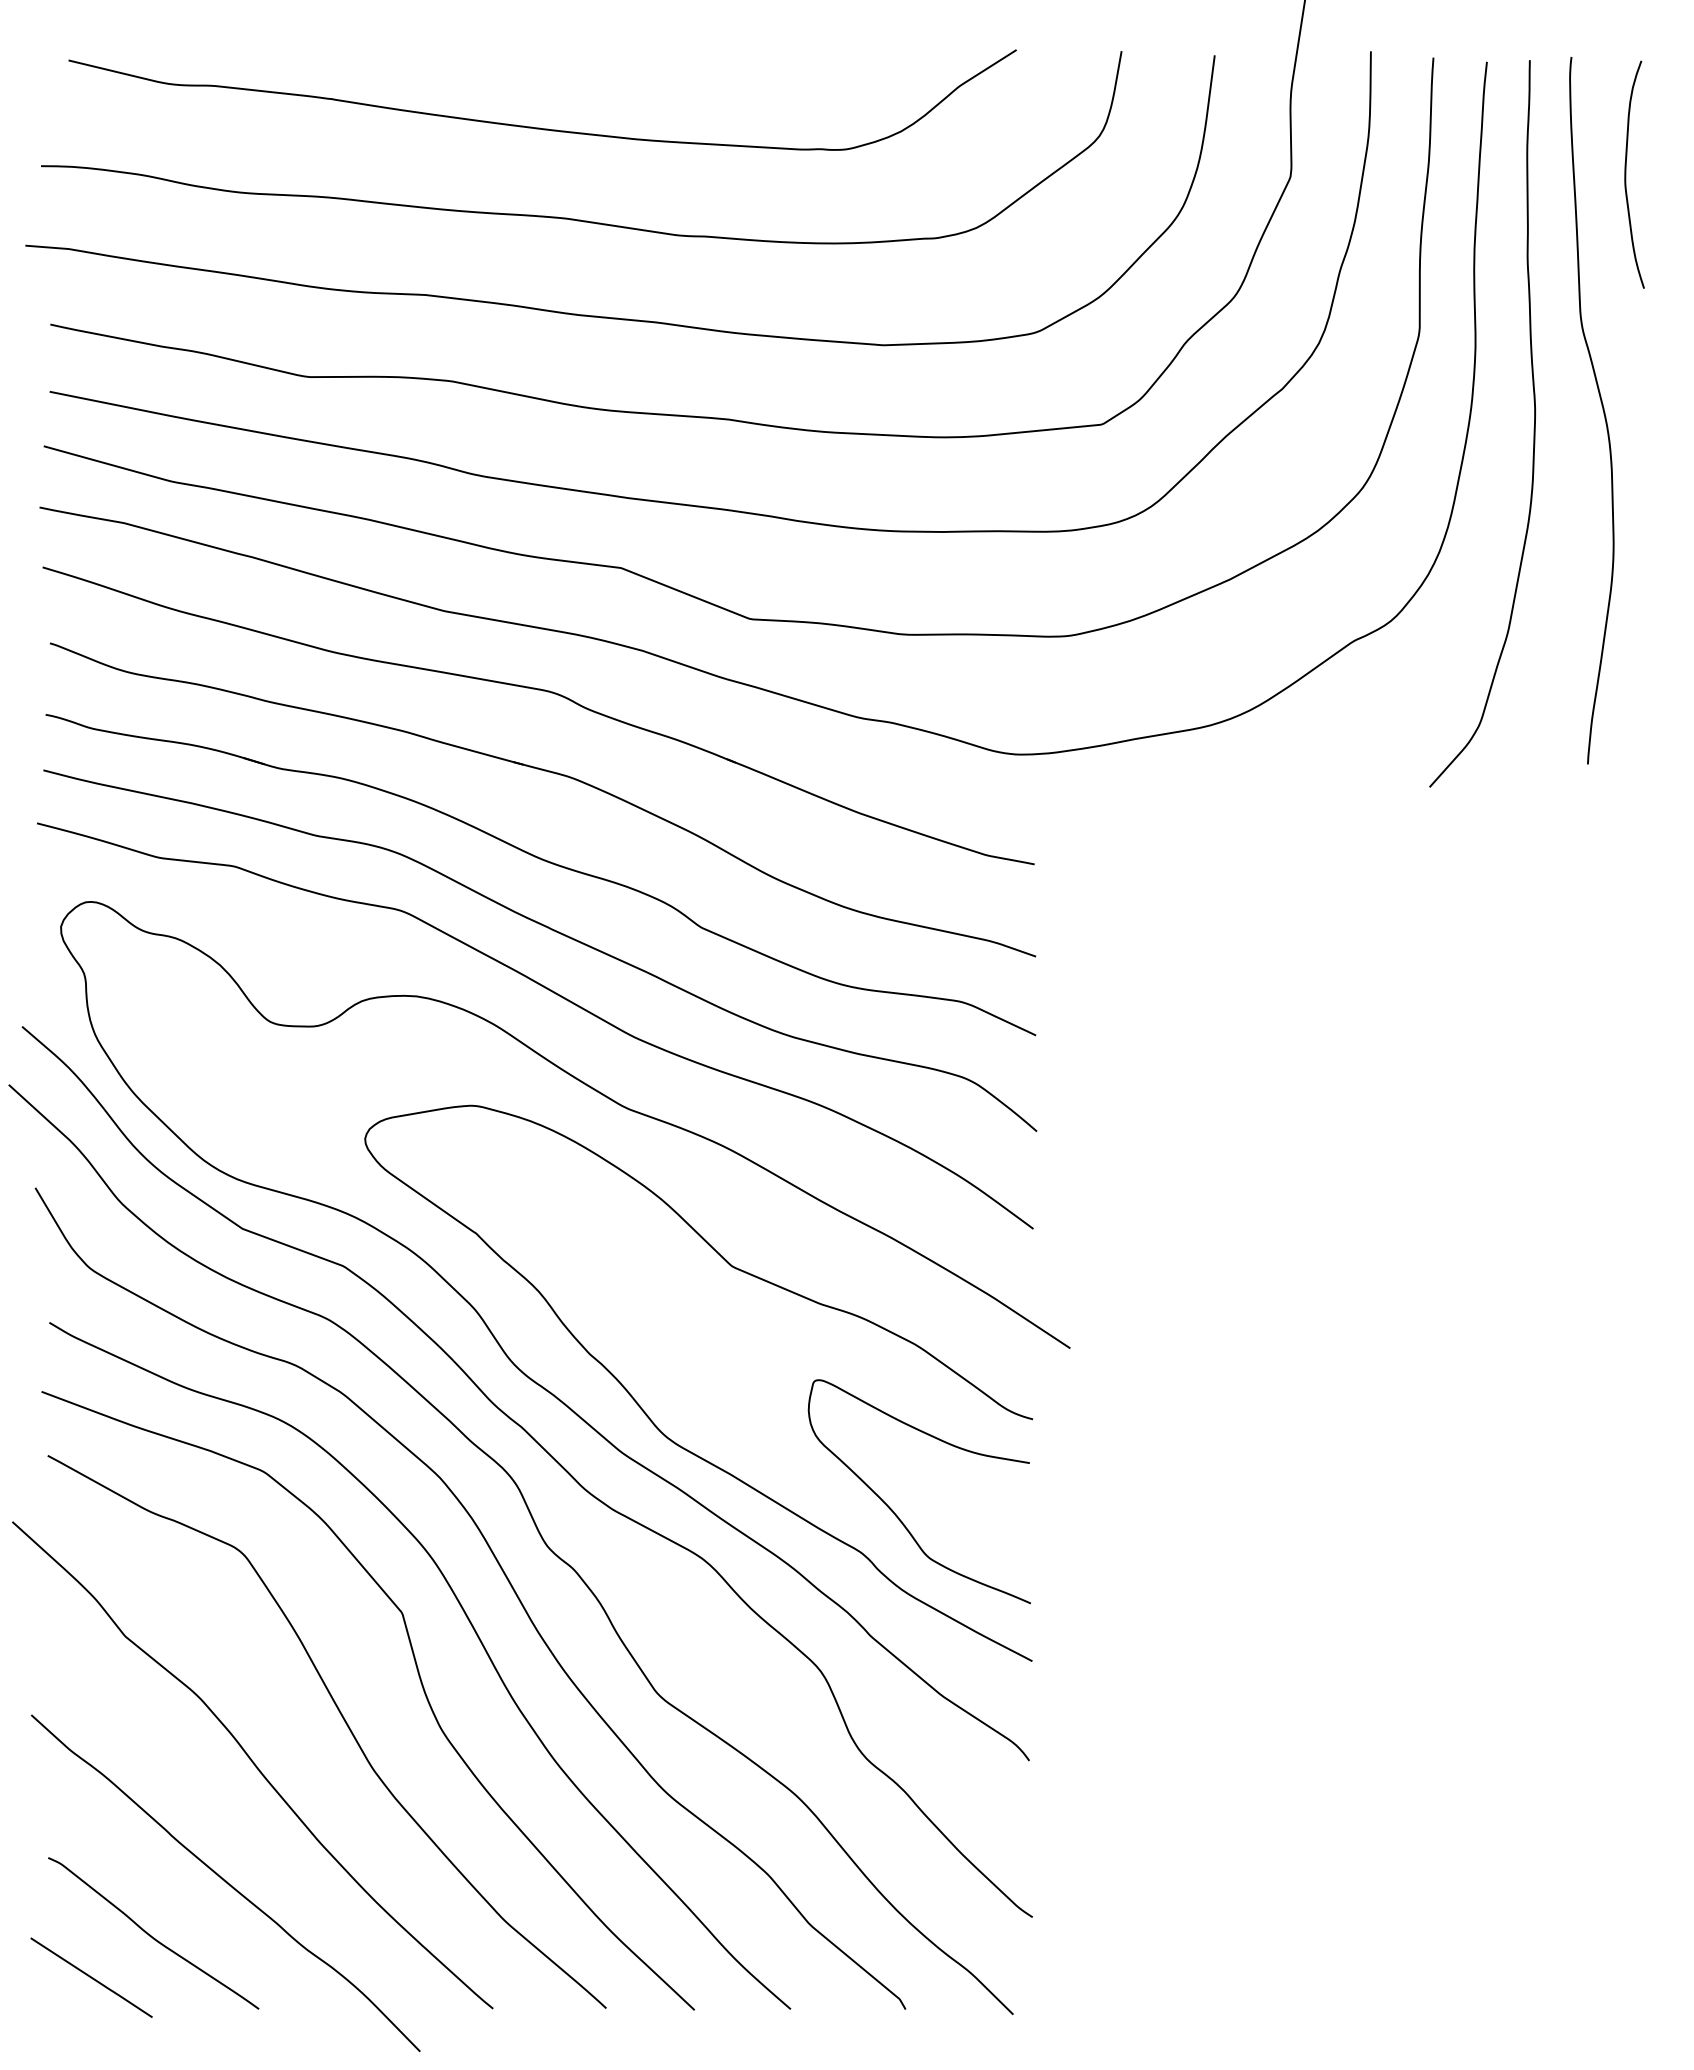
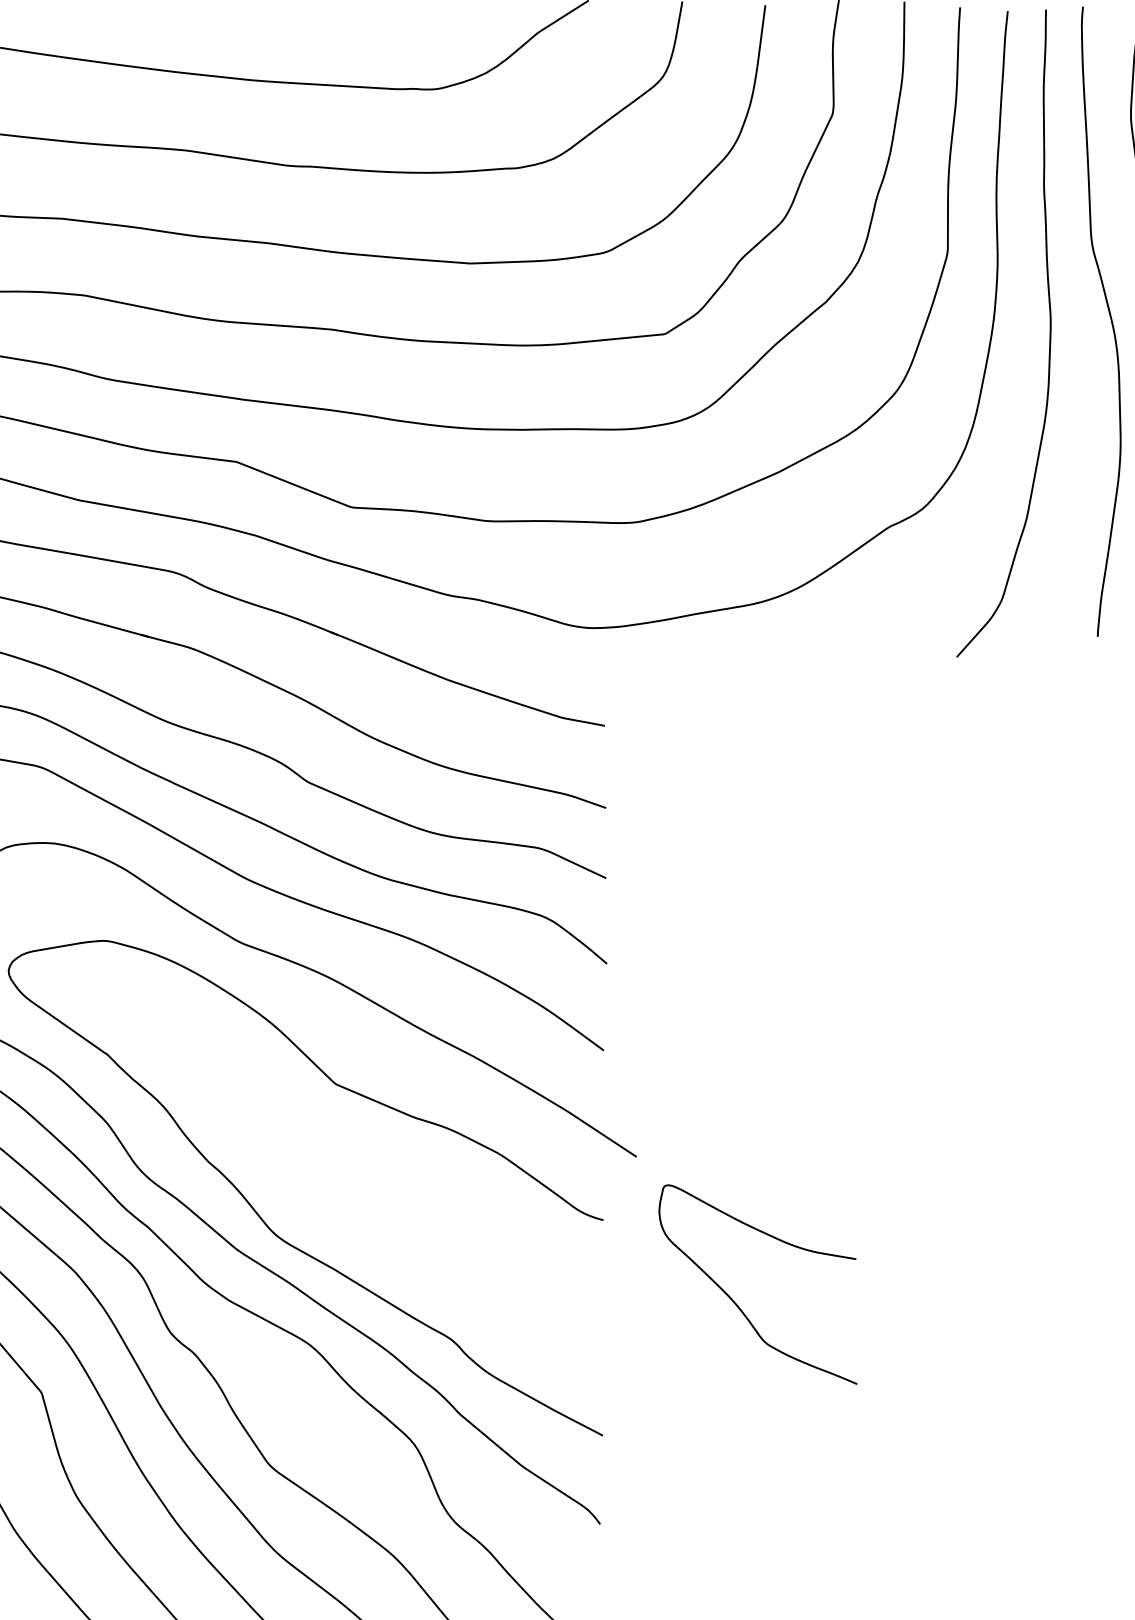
curve: (894, 1511) -> (735, 1302), moved

